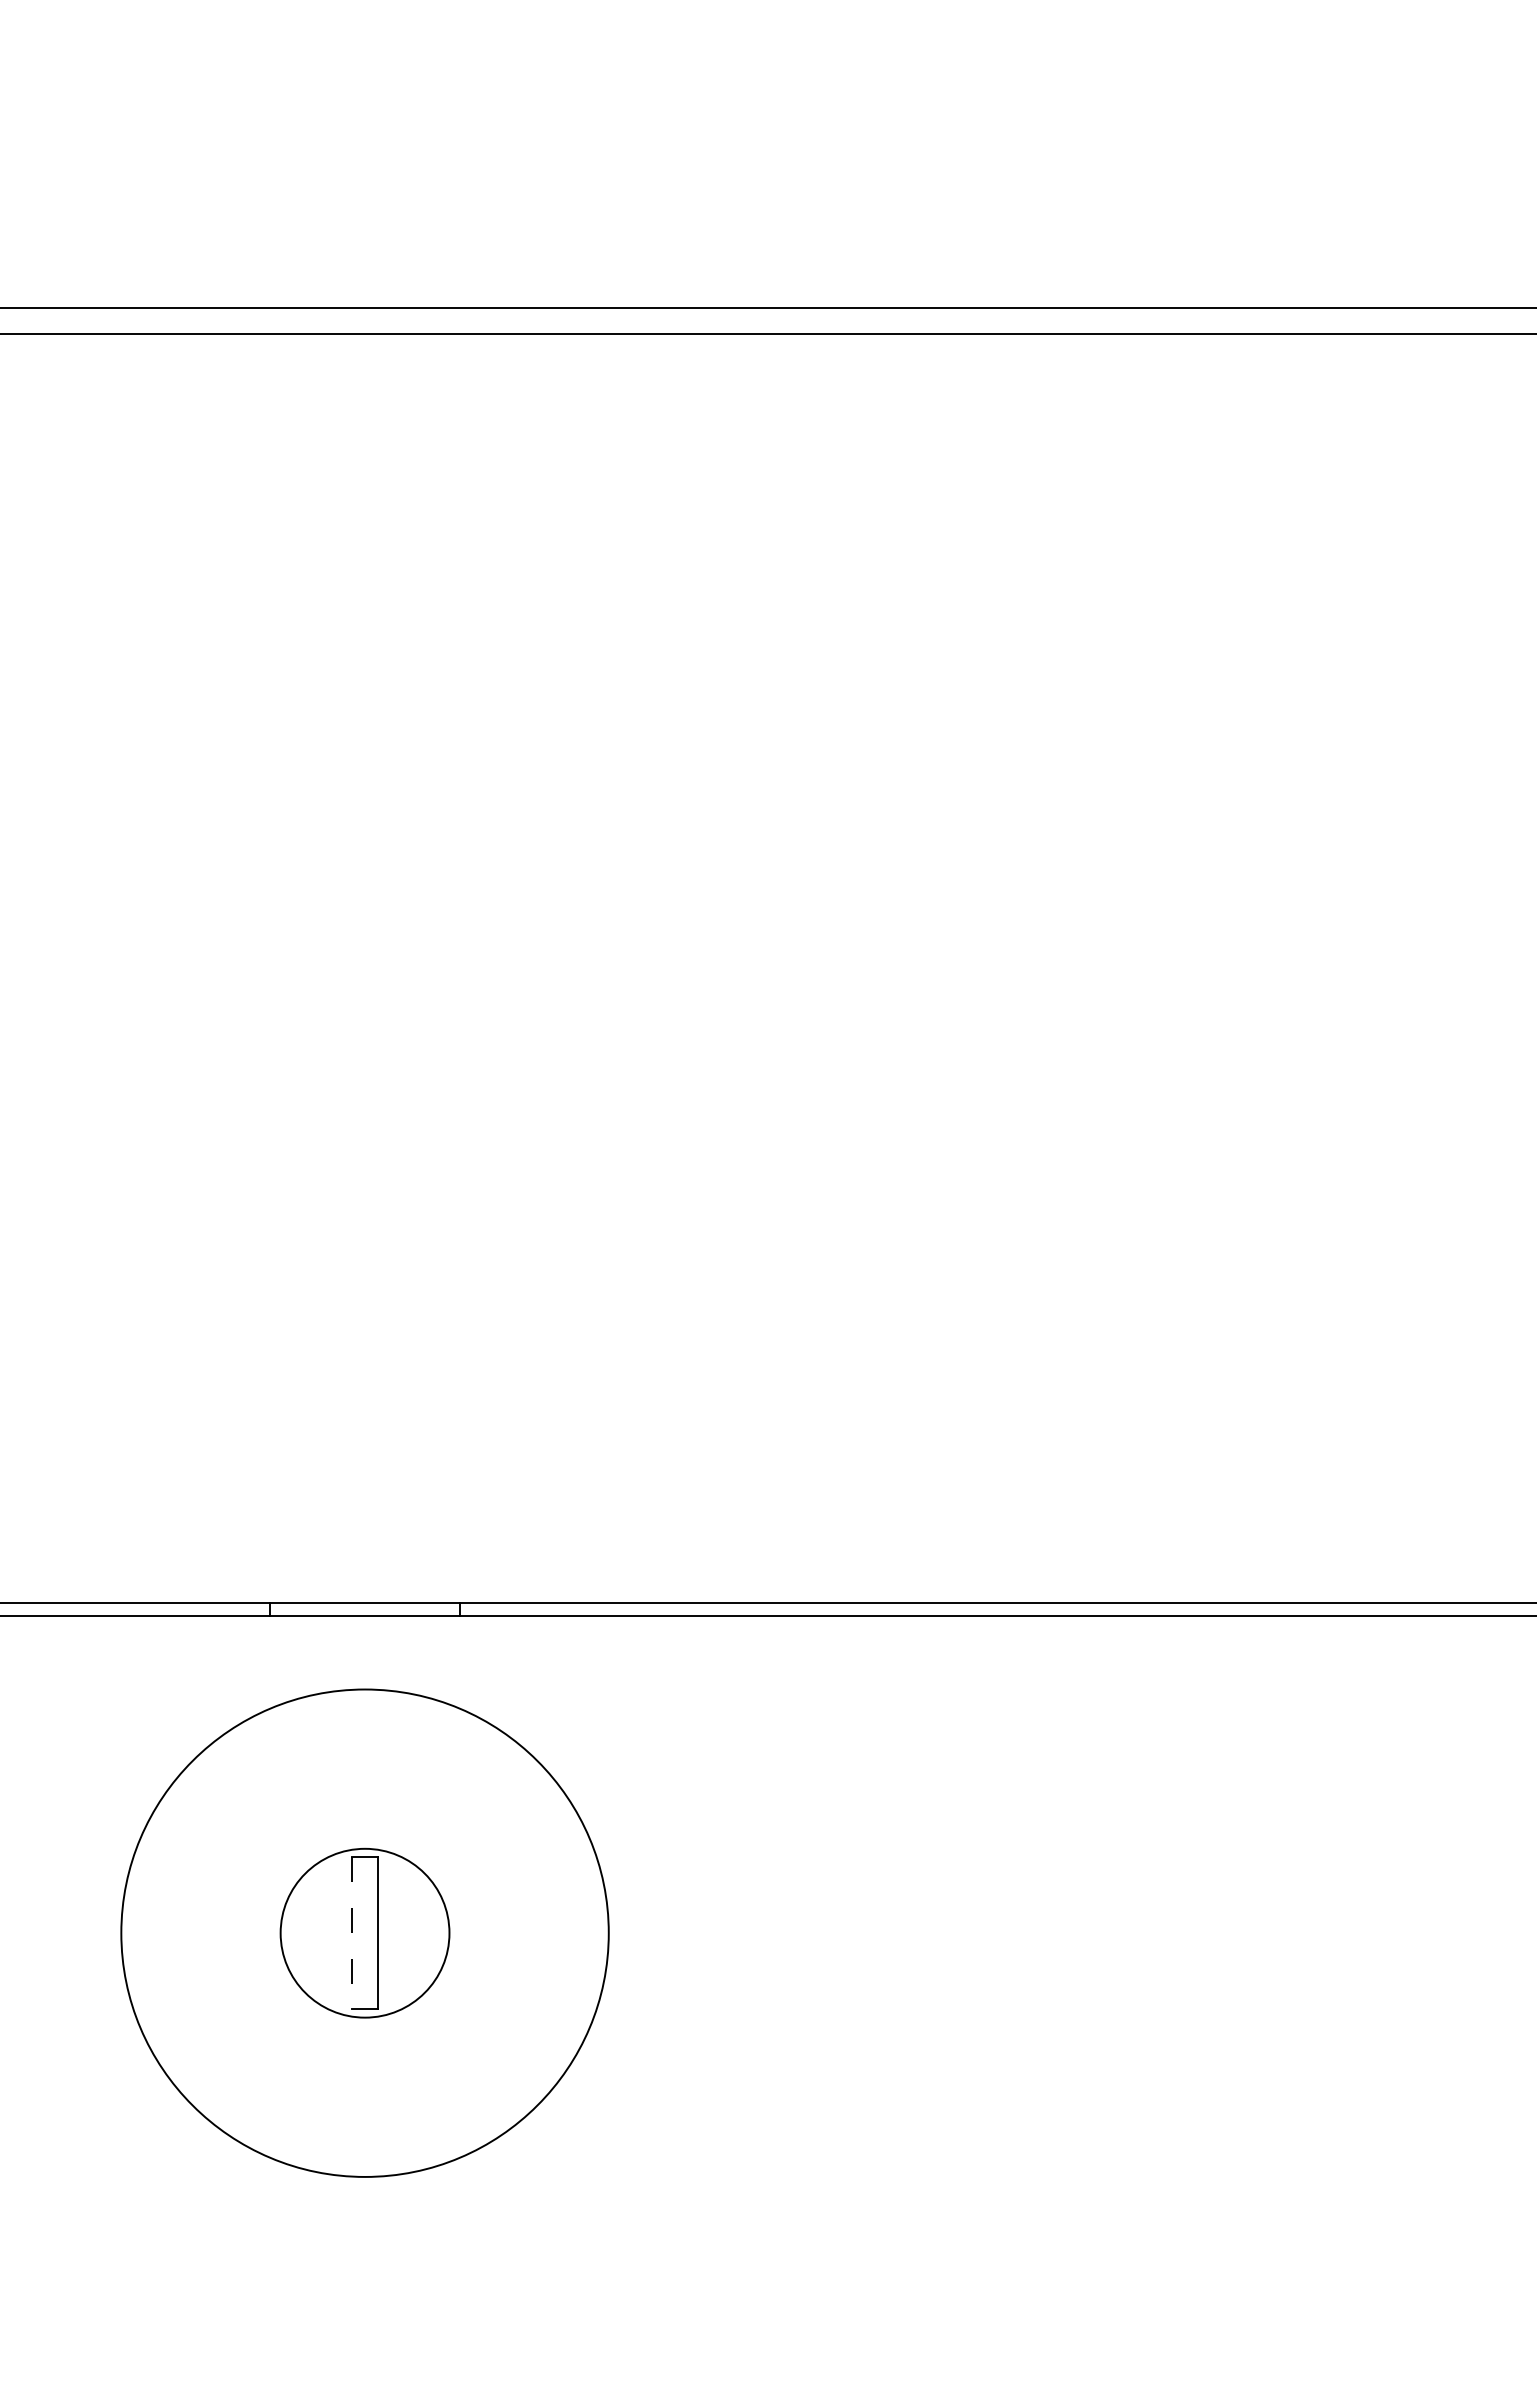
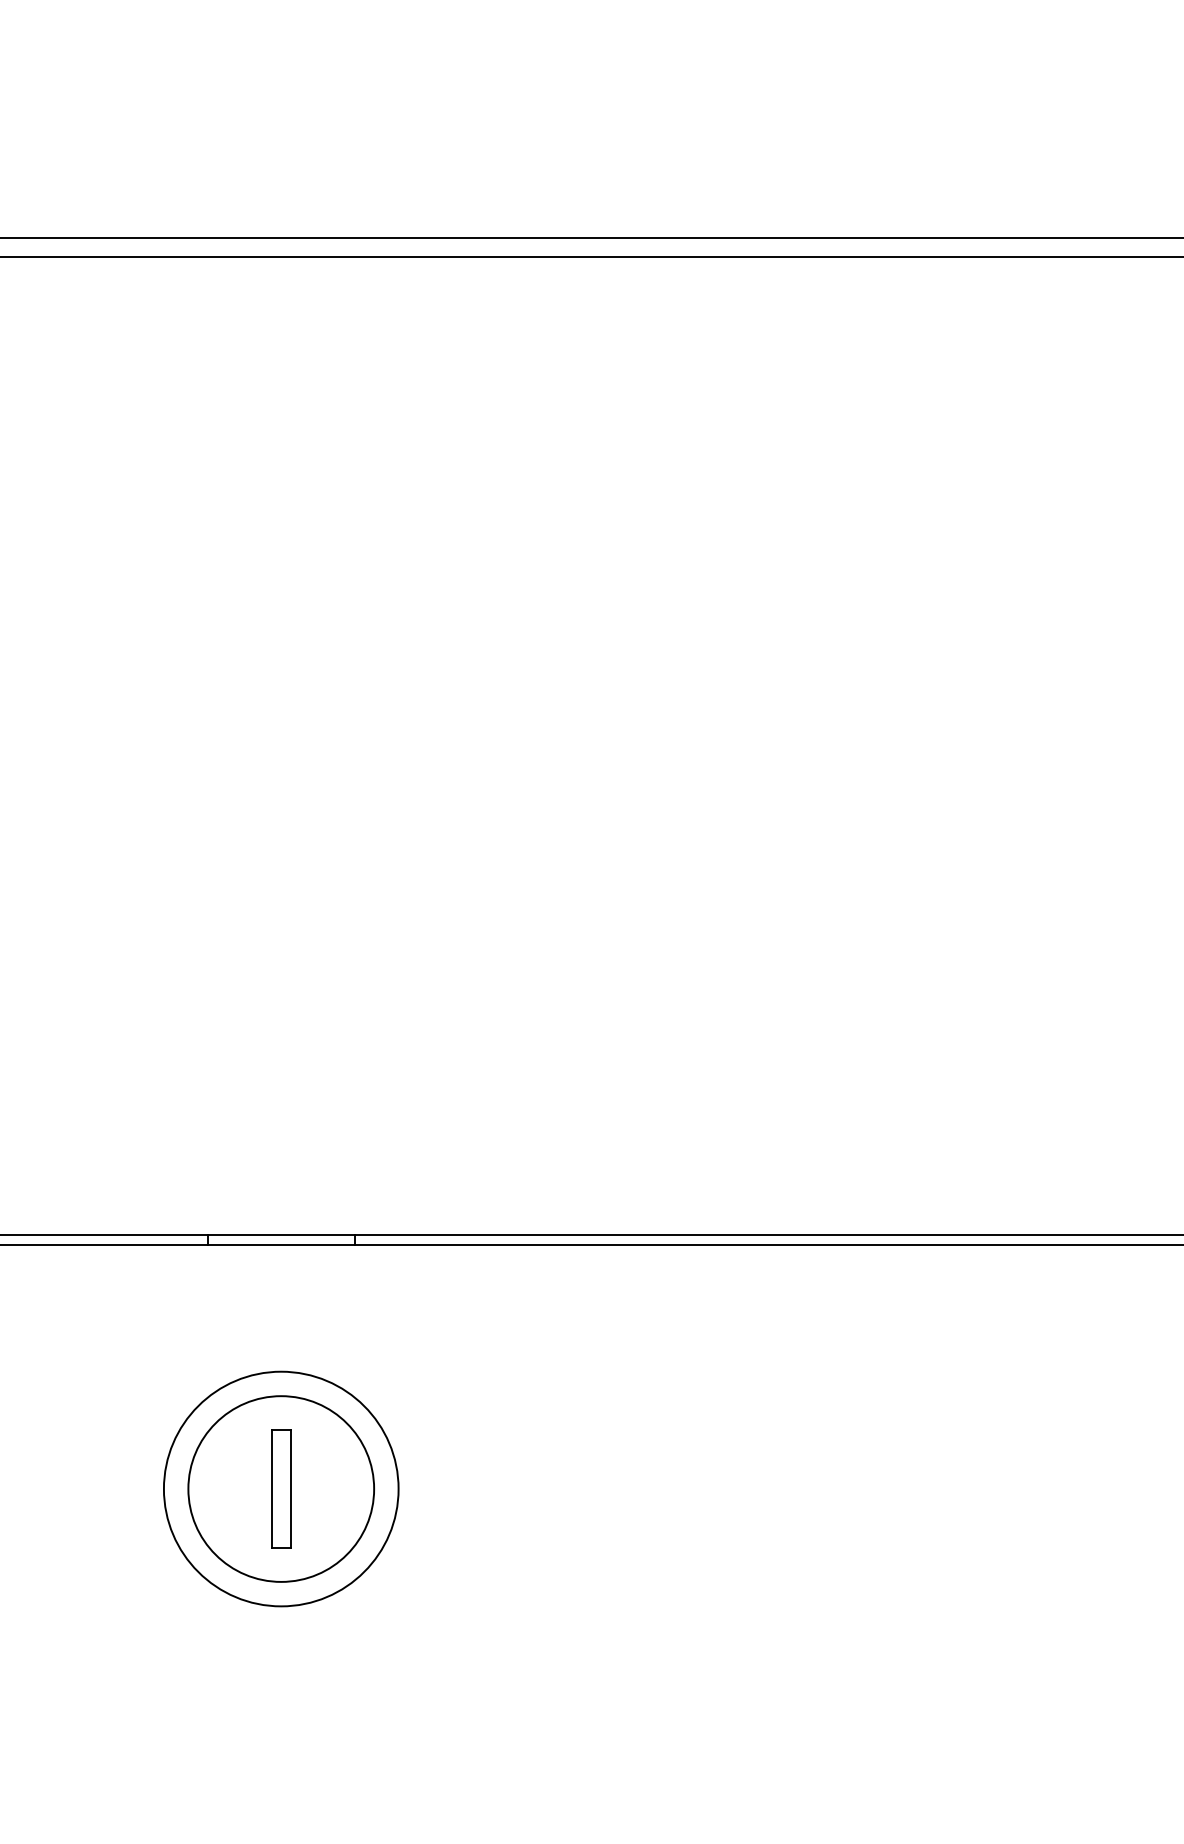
circle: (364, 1932) -> (280, 1488), size x0.62
circle: (364, 1932) -> (280, 1488), size x1.43
line: (352, 1933) -> (271, 1489), dashed -> solid

